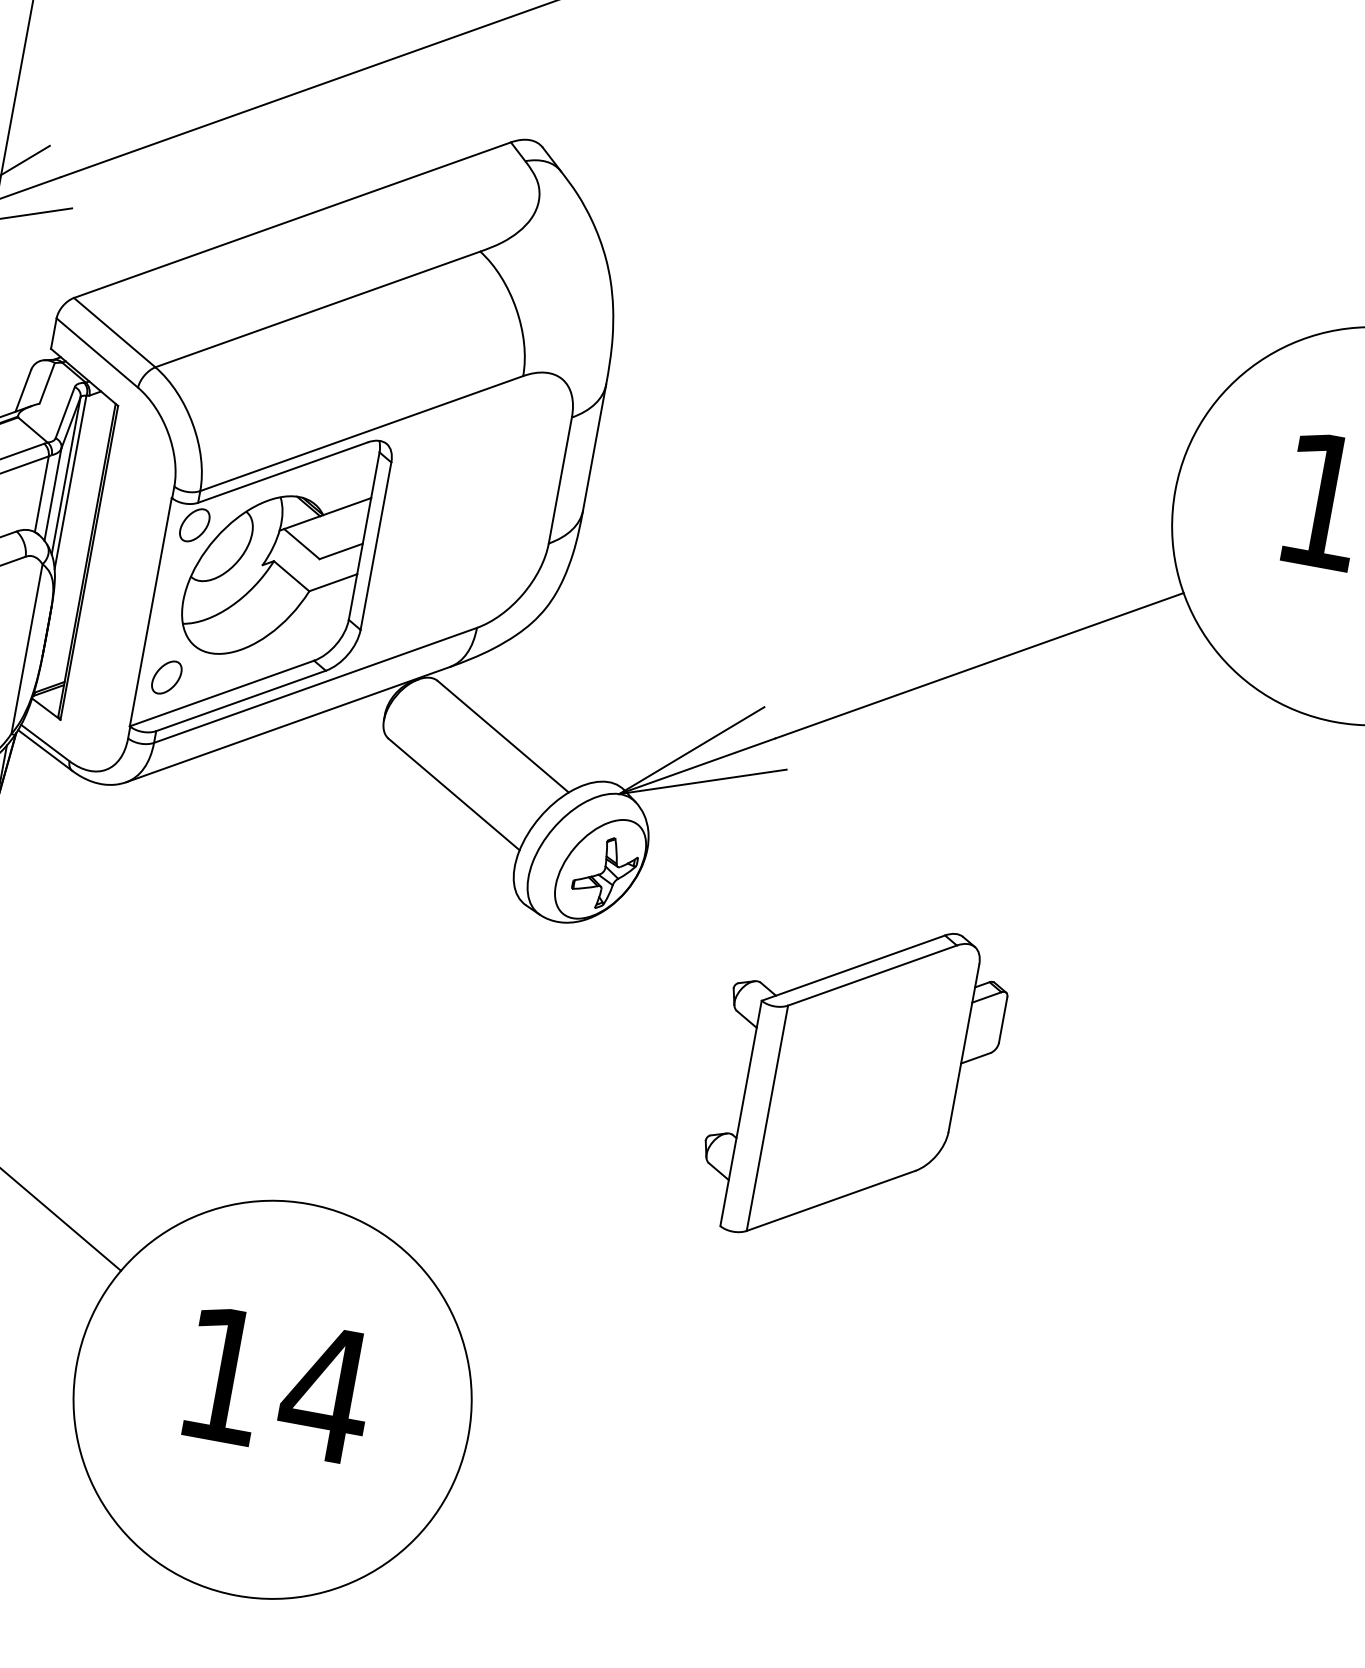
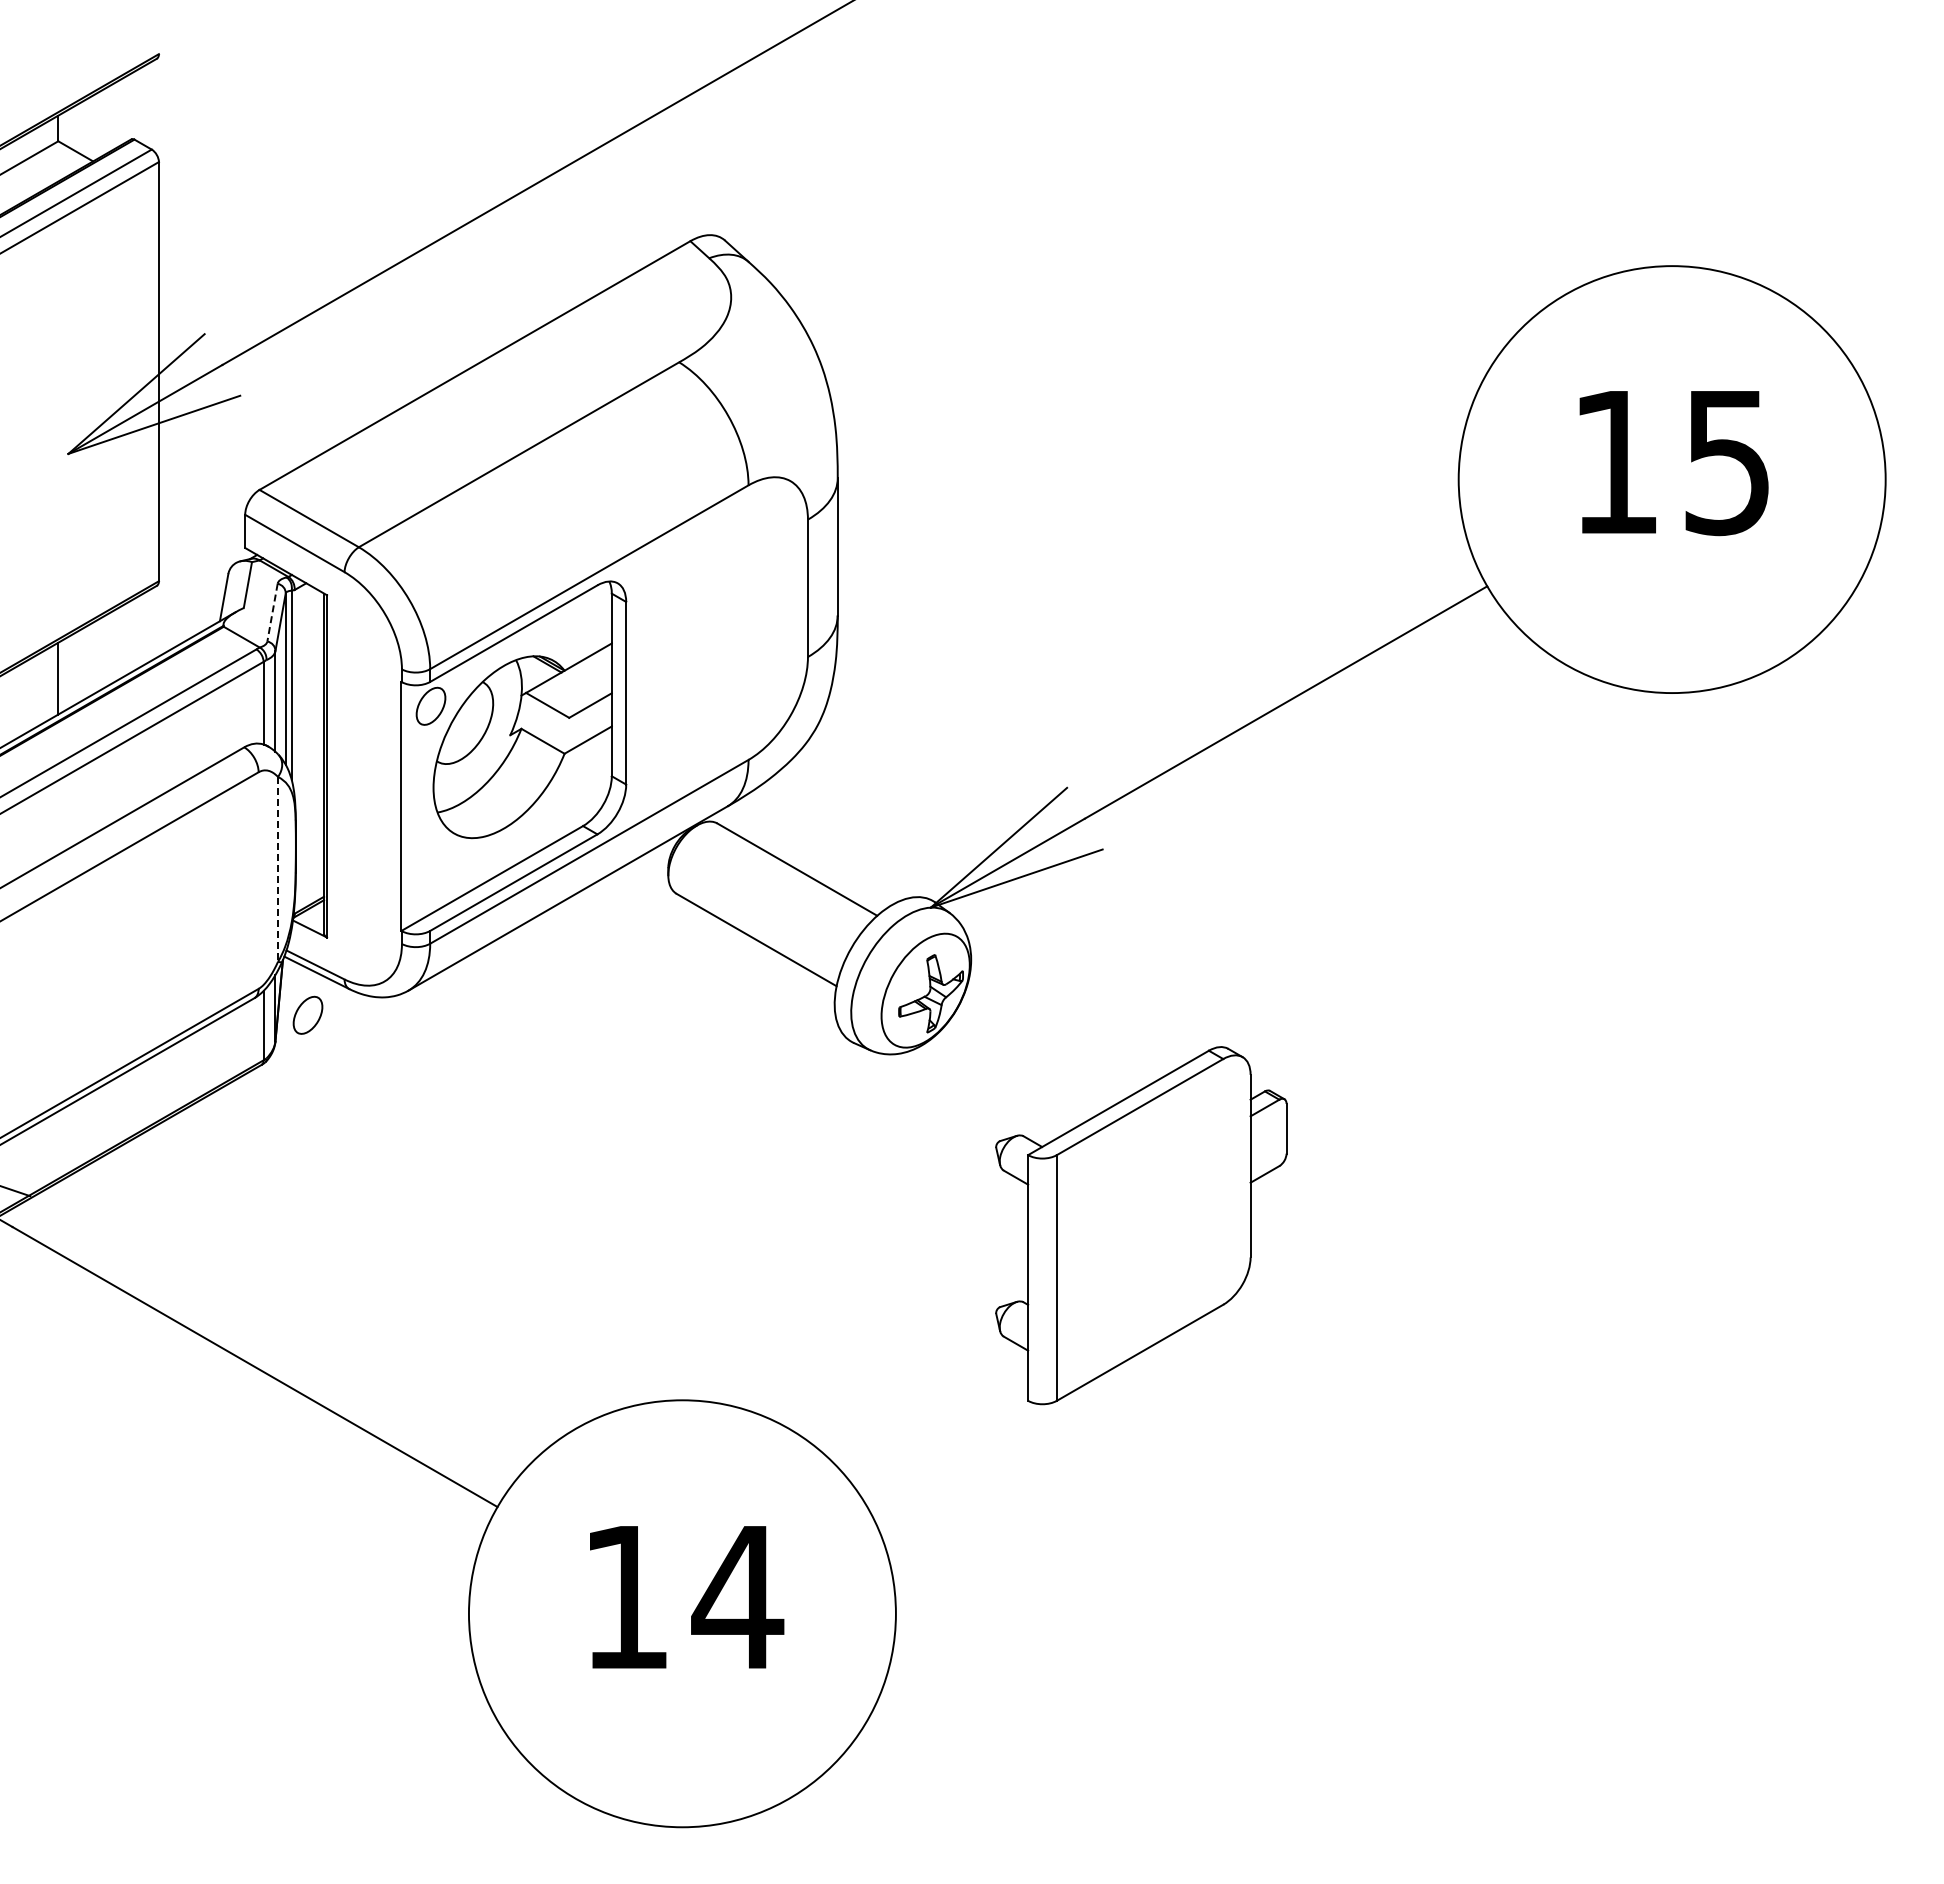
line: (65, 413) -> (272, 613), solid -> dashed
line: (27, 649) -> (278, 869), solid -> dashed
part: (166, 676) -> (307, 1014), moved
part: (853, 1084) -> (1141, 1225), moved

